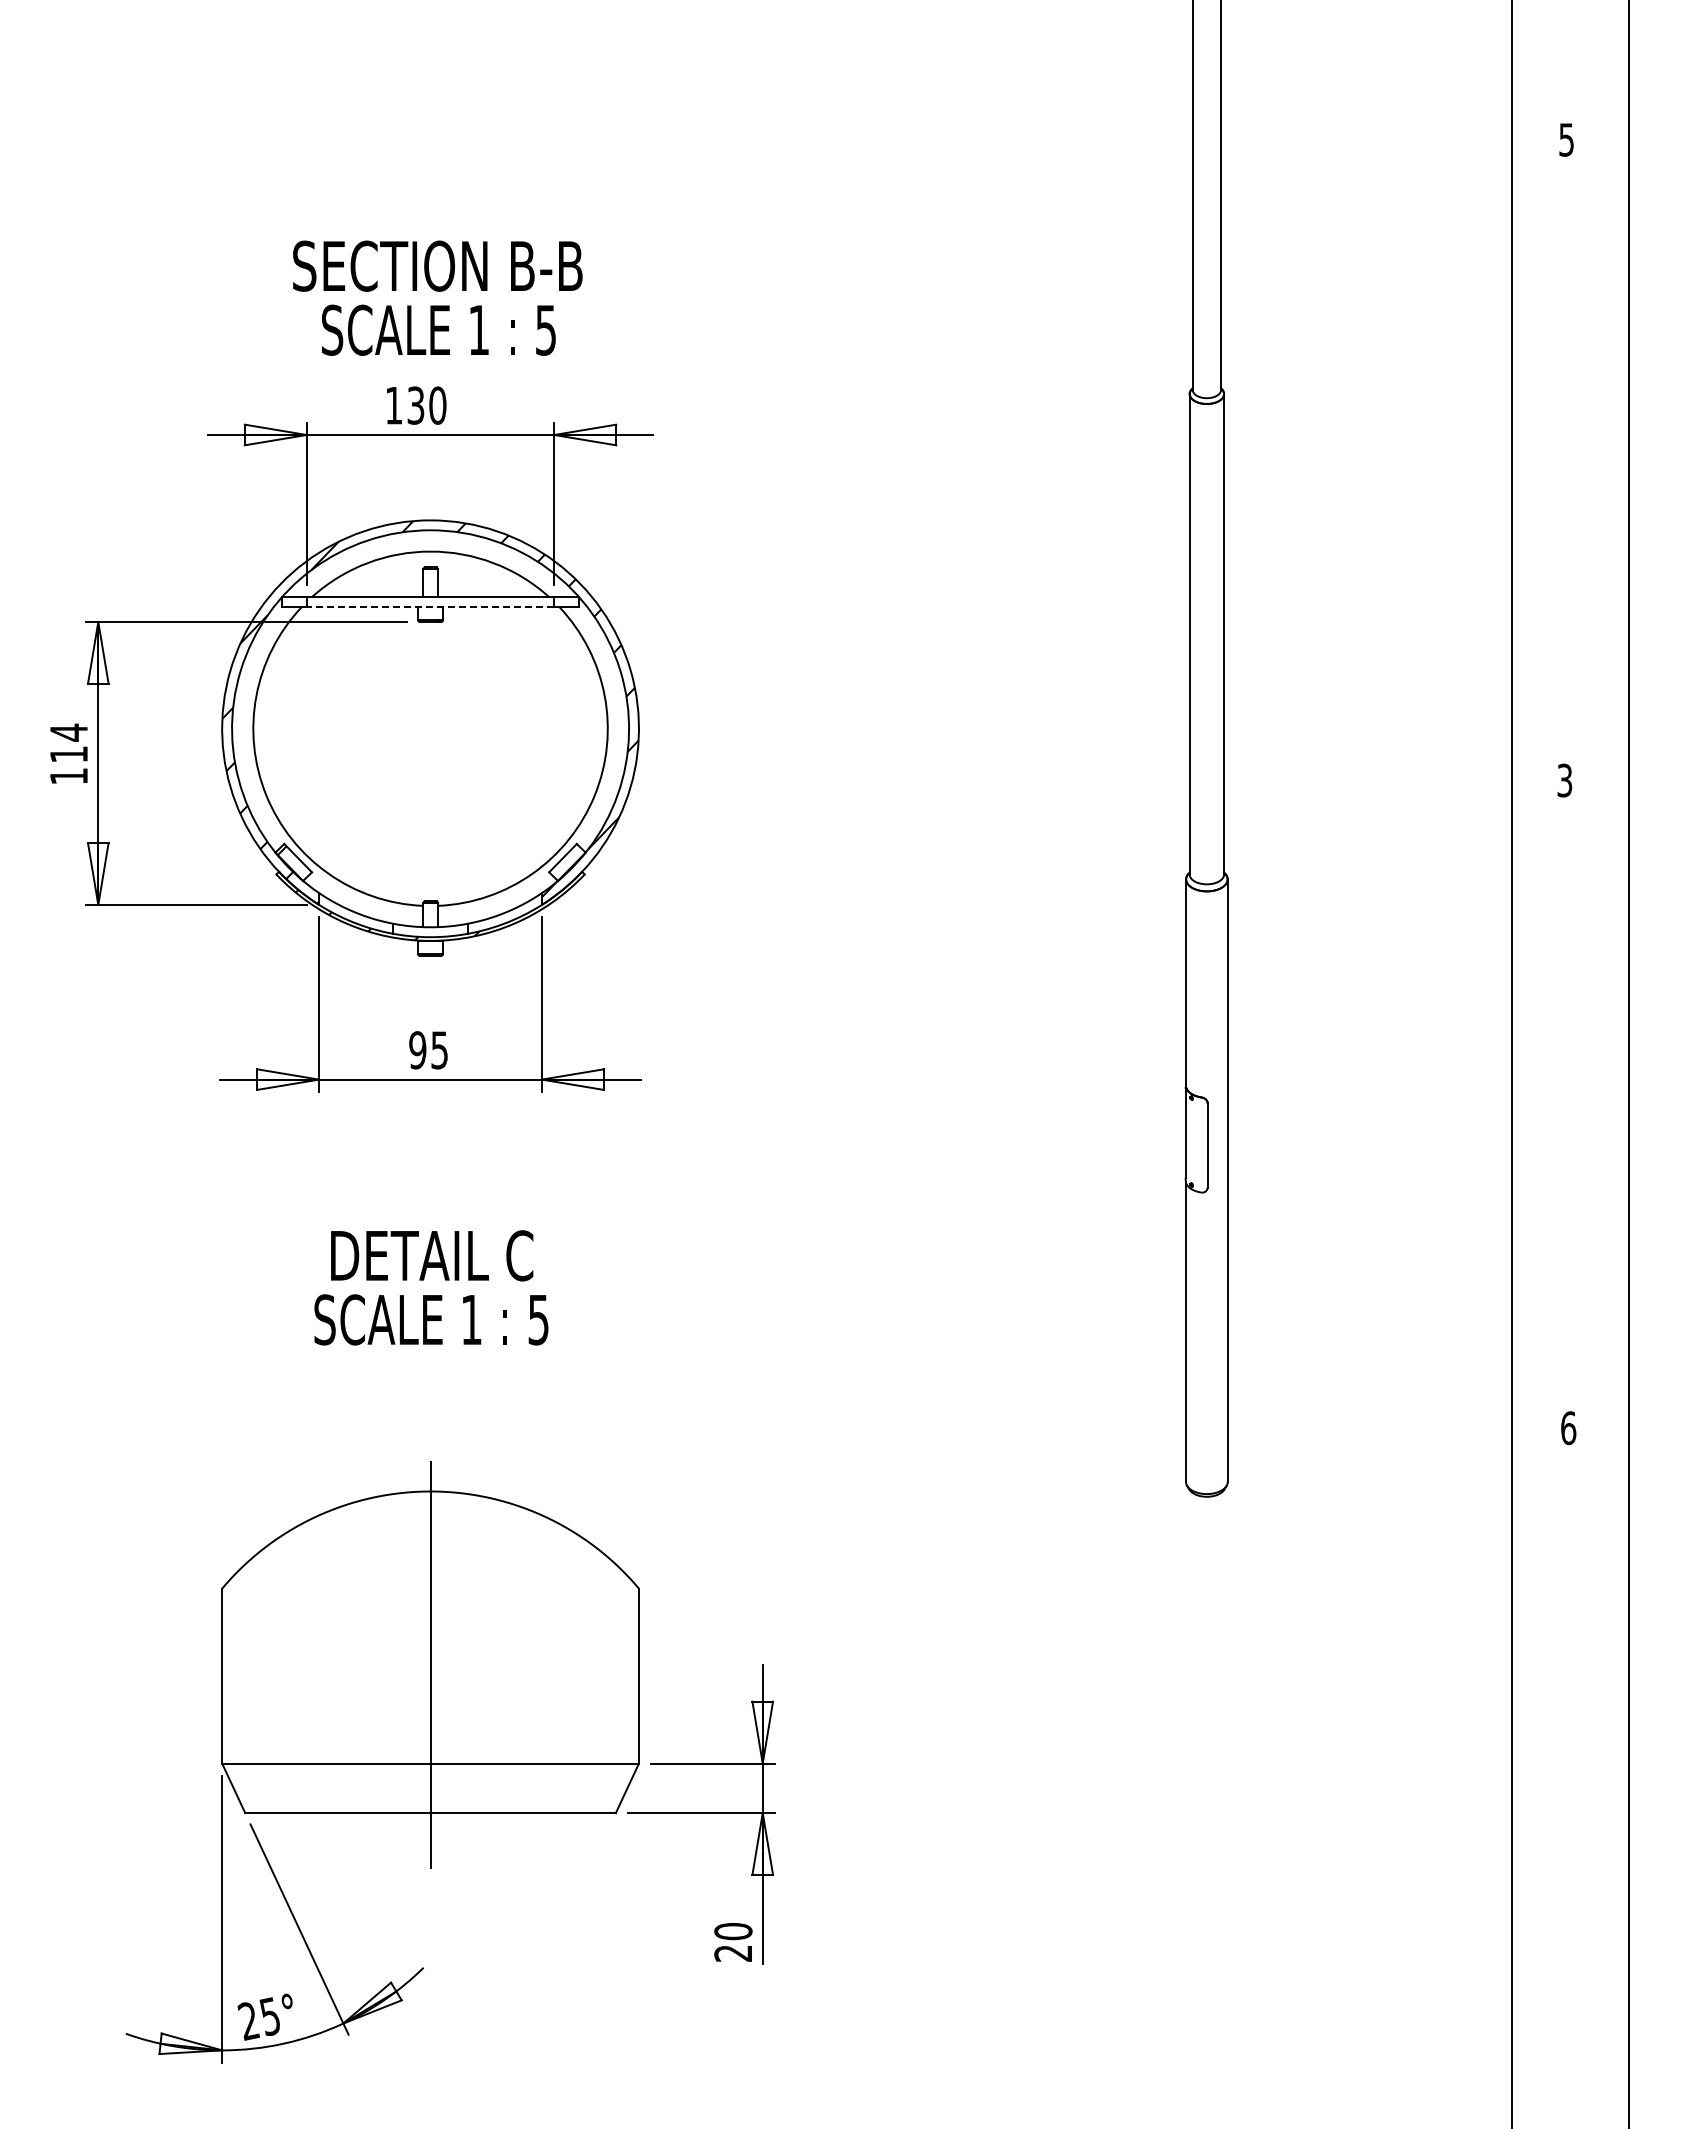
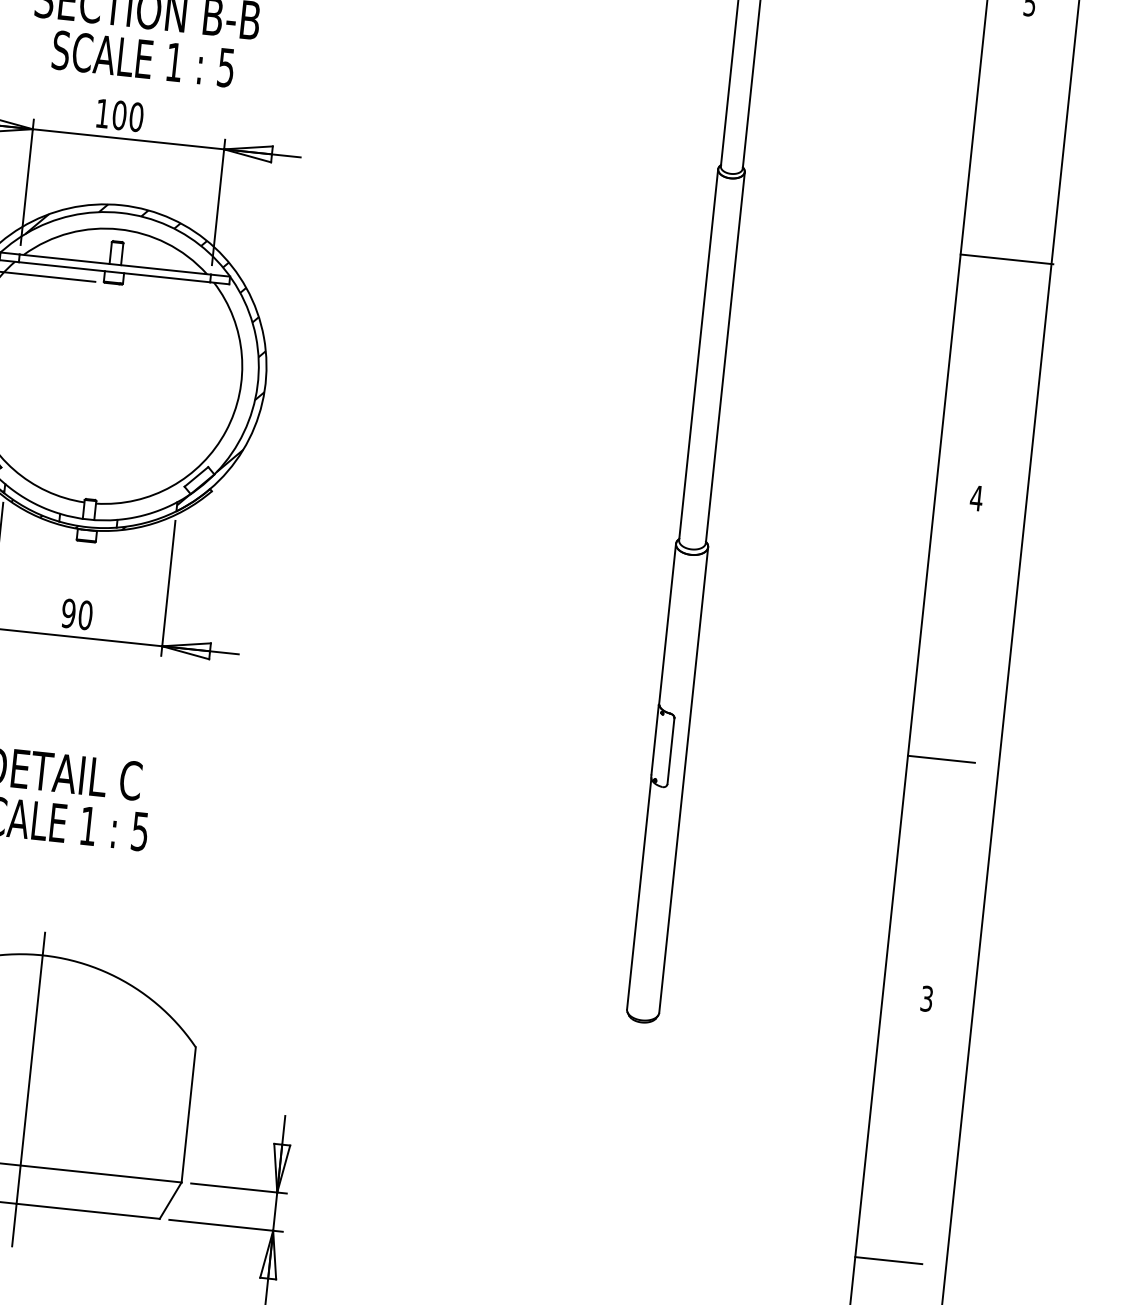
text: (415, 405) -> (119, 115), 130 -> 100
line: (1571, 470) -> (1006, 259), added
line: (430, 607) -> (114, 272), dashed -> solid
text: (1564, 780) -> (976, 498), 3 -> 4
text: (439, 1050) -> (85, 615), 95 -> 90
line: (1554, 1119) -> (941, 759), added
text: (1568, 1428) -> (926, 999), 6 -> 3
line: (1554, 1768) -> (888, 1260), added

